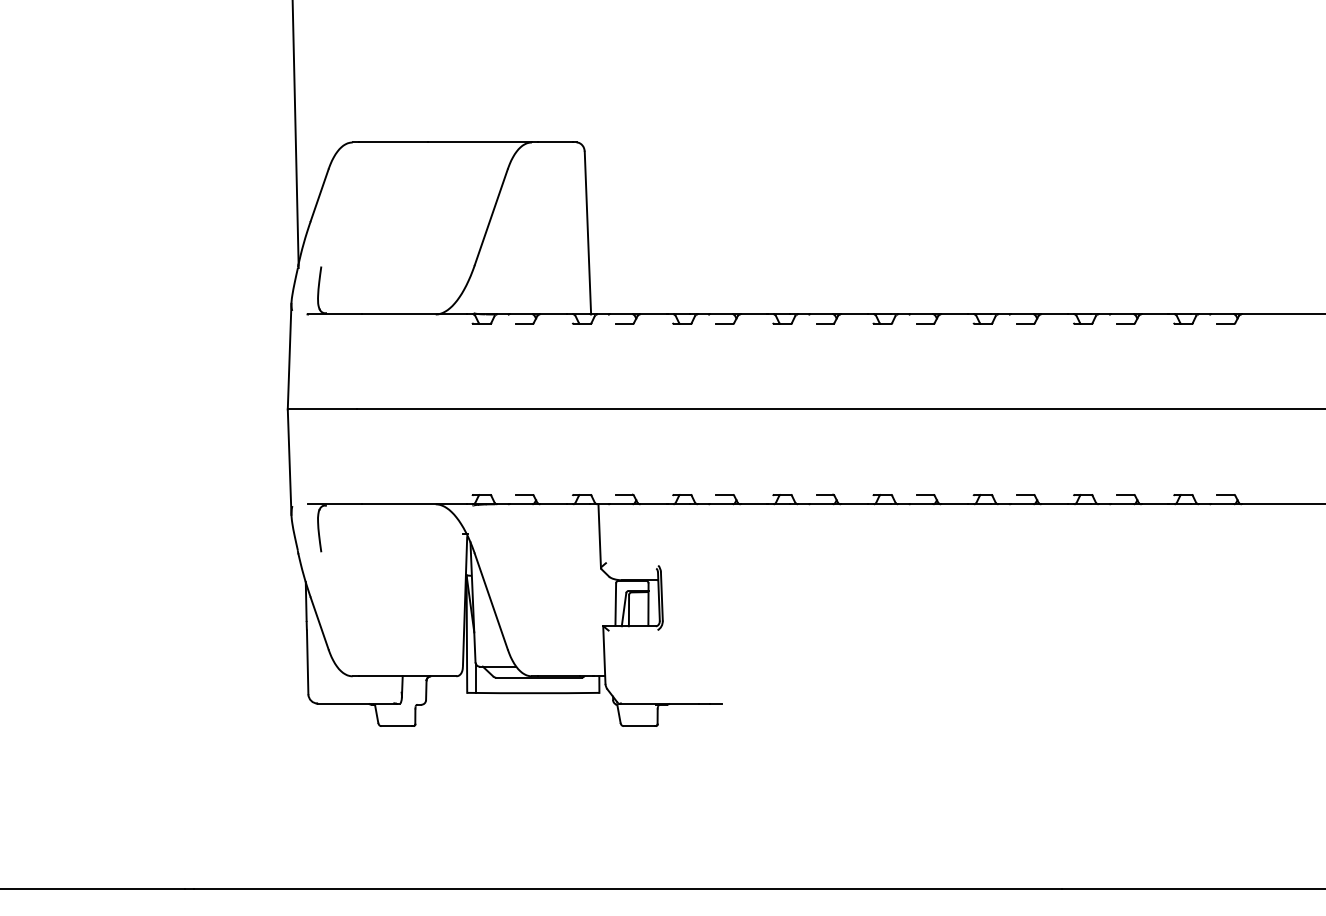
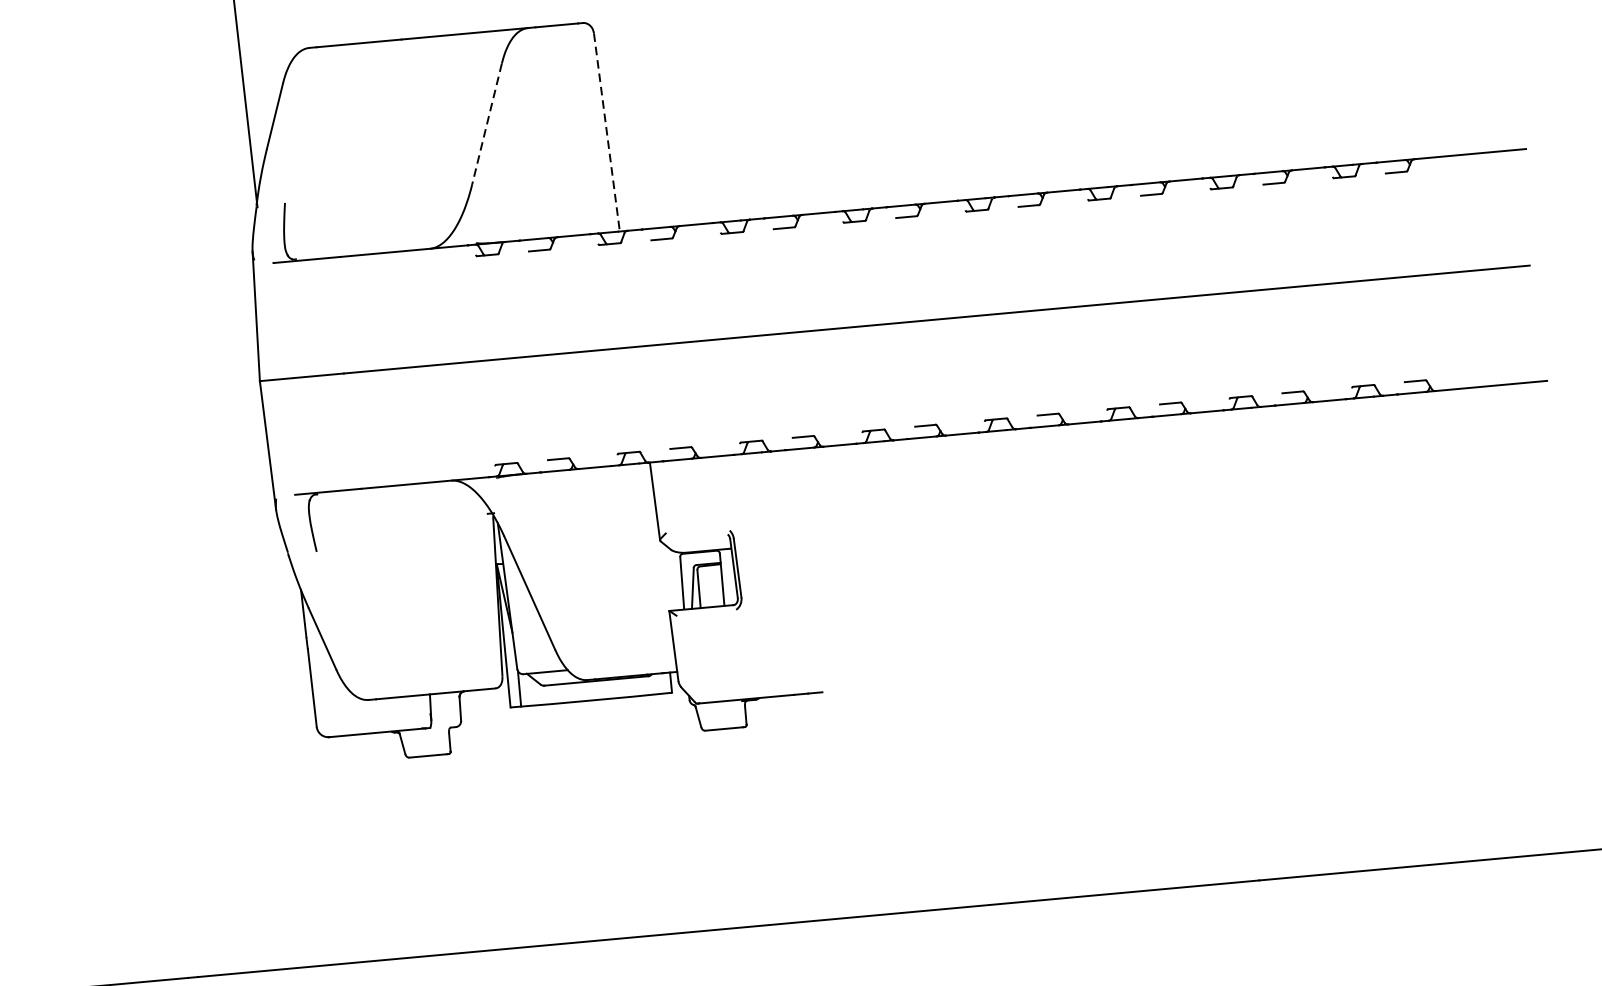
line: (491, 217) -> (487, 124), solid -> dashed
line: (587, 233) -> (606, 132), solid -> dashed

